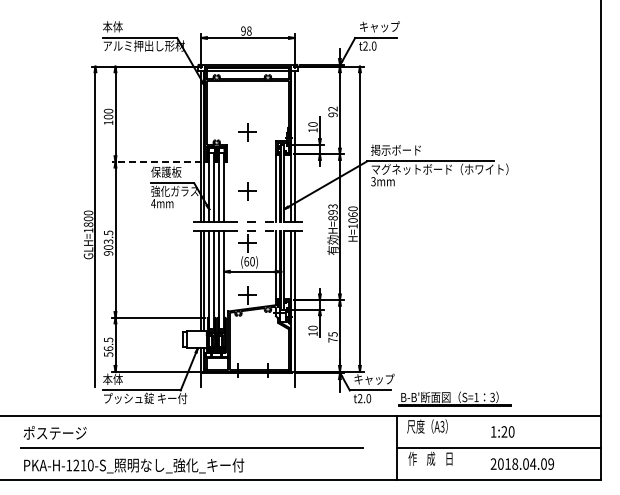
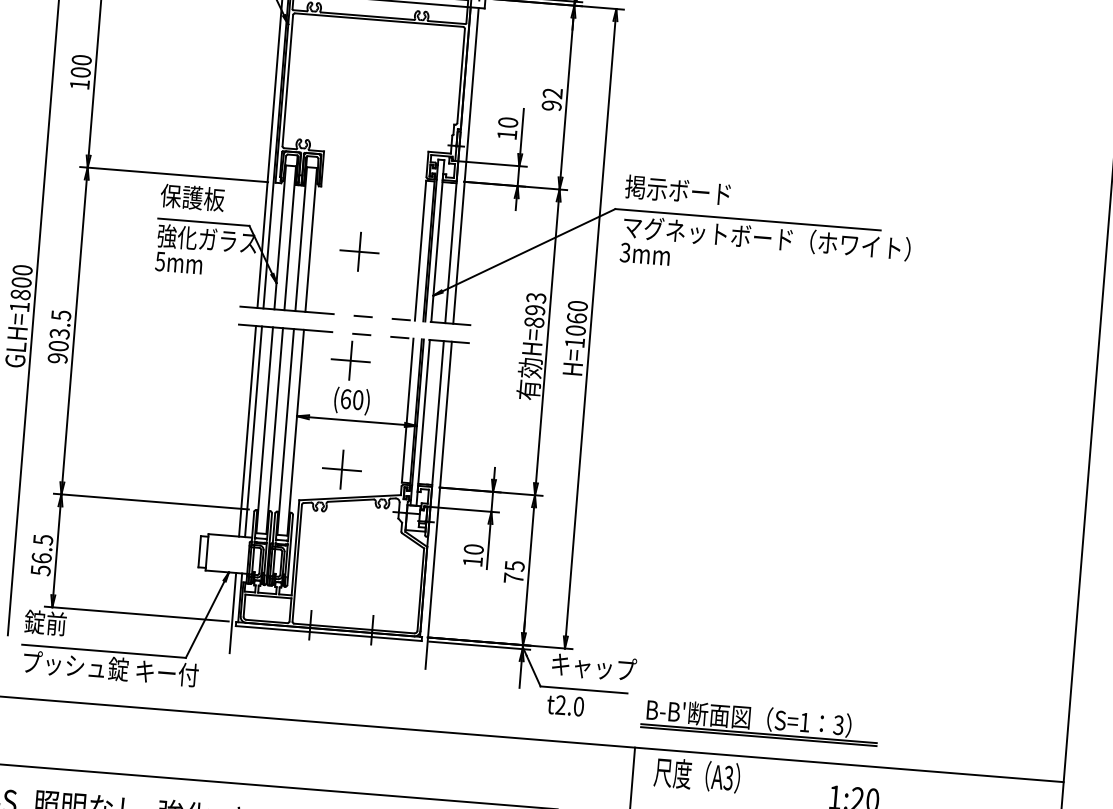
part: (247, 132) -> (369, 128), removed
line: (156, 161) -> (173, 173), dashed -> solid
text: (153, 203) -> (160, 261), 4mm -> 5mm
text: (112, 378) -> (44, 621), 本体 -> 錠前

